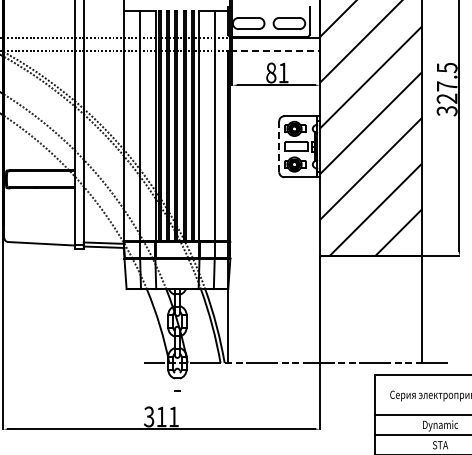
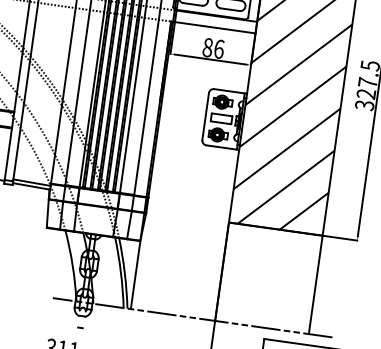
line: (275, 50) -> (214, 27), dashed -> solid
text: (283, 72) -> (219, 48), 81 -> 86
line: (279, 146) -> (205, 116), dashed -> solid

